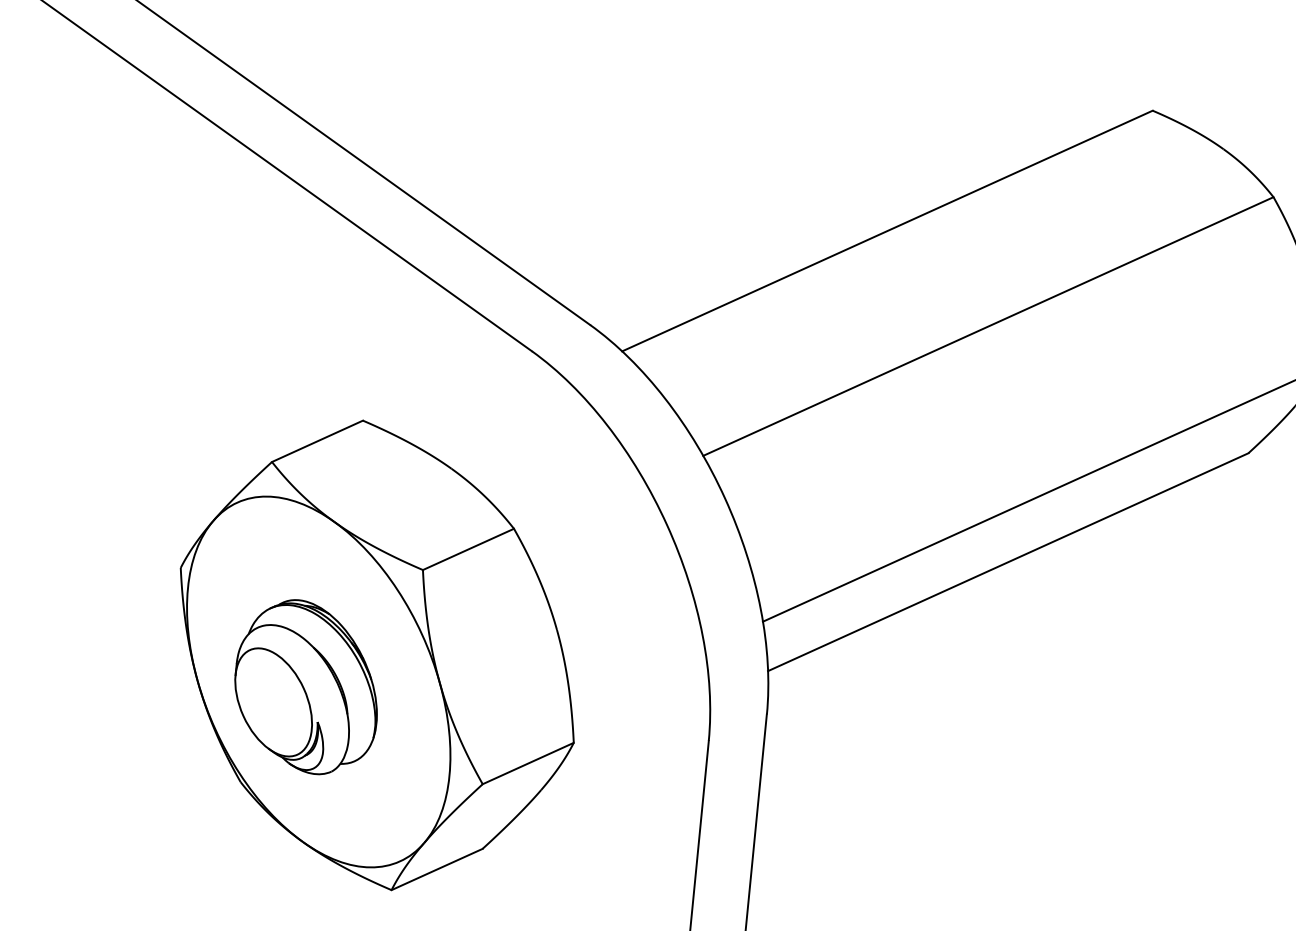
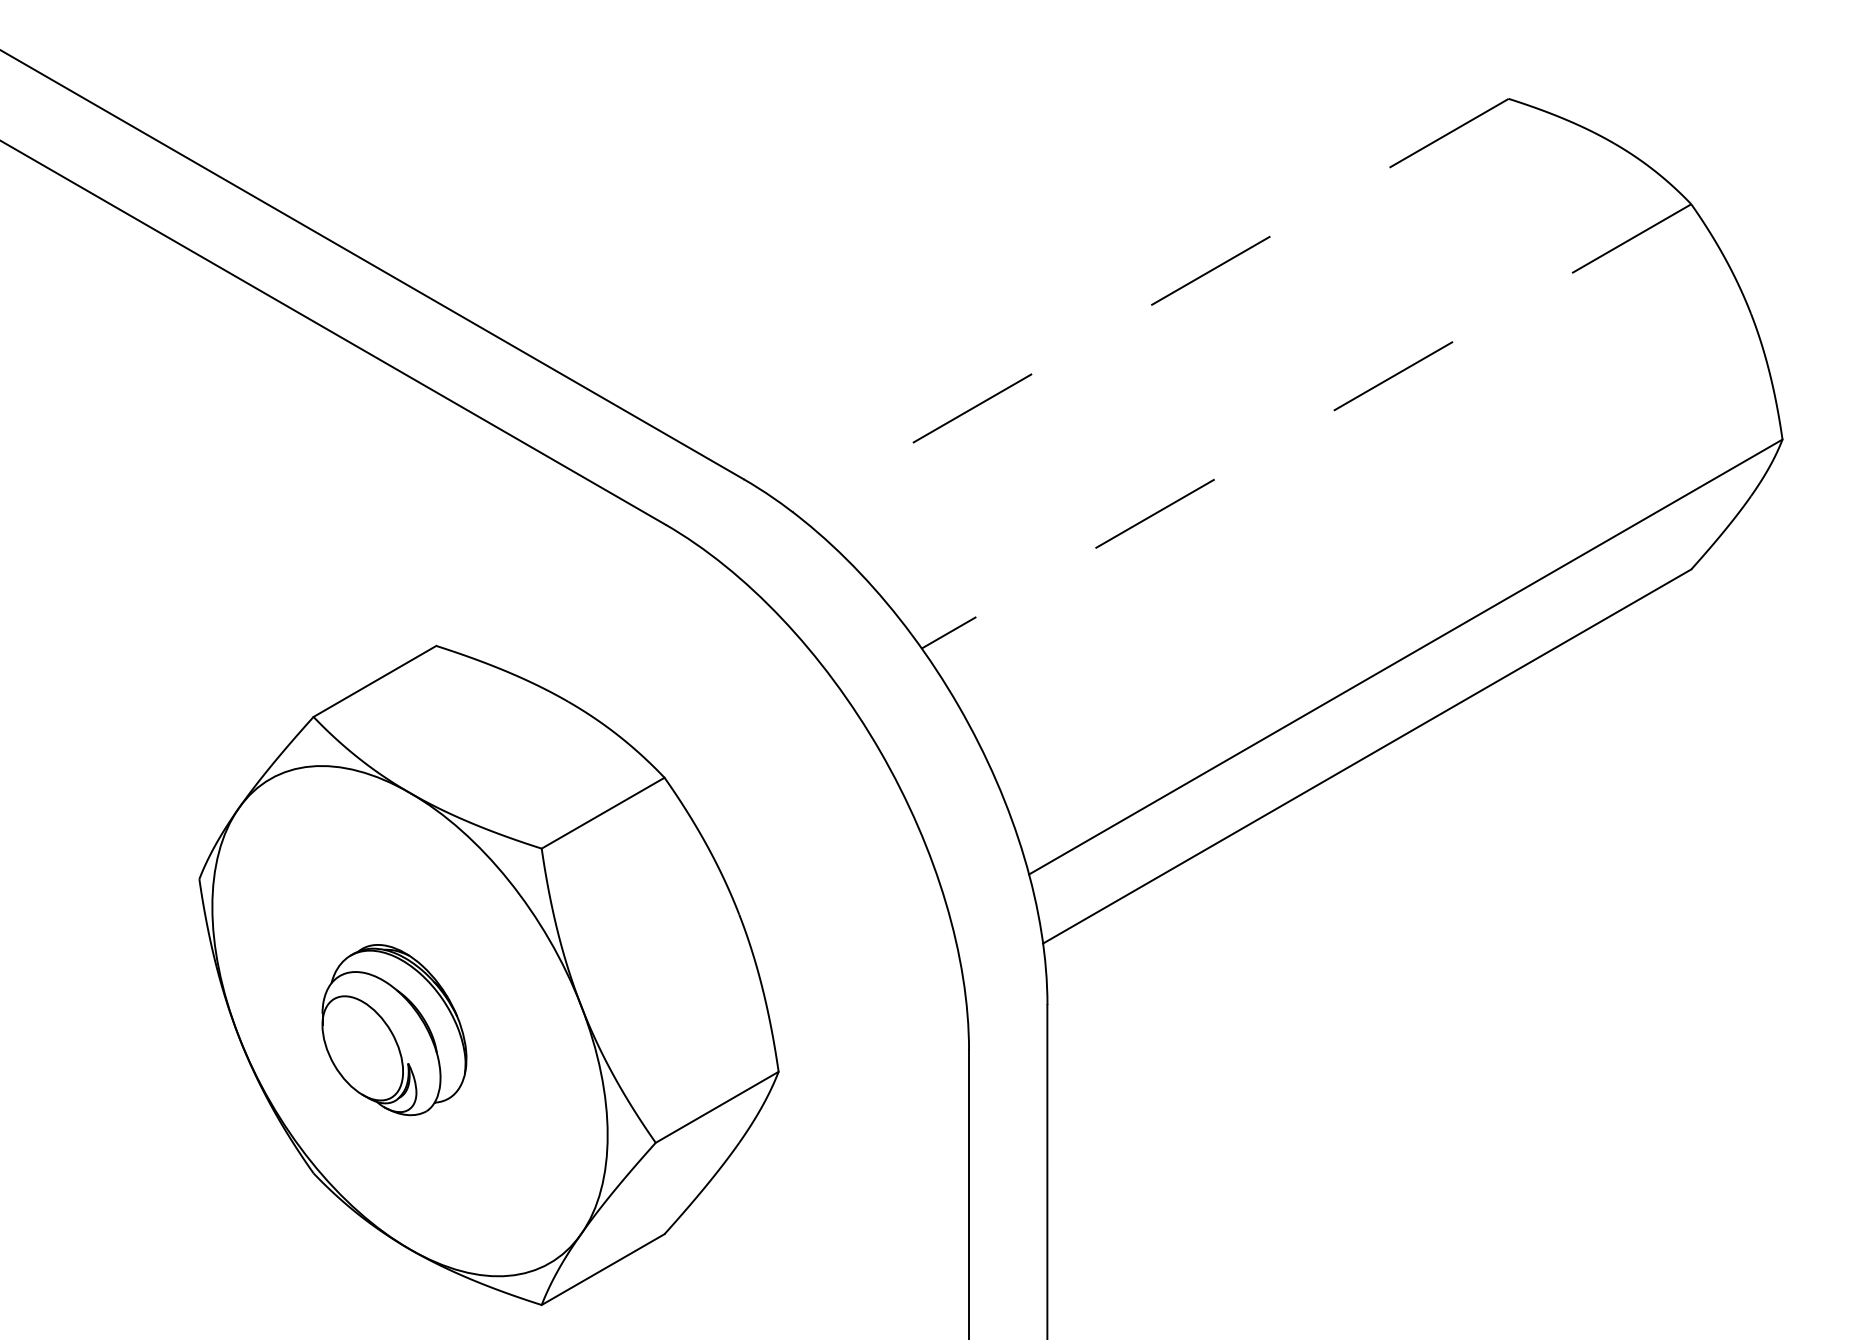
line: (887, 230) -> (1150, 305), solid -> dashed
line: (988, 326) -> (1306, 426), solid -> dashed
part: (307, 686) -> (394, 1029), size x0.7

